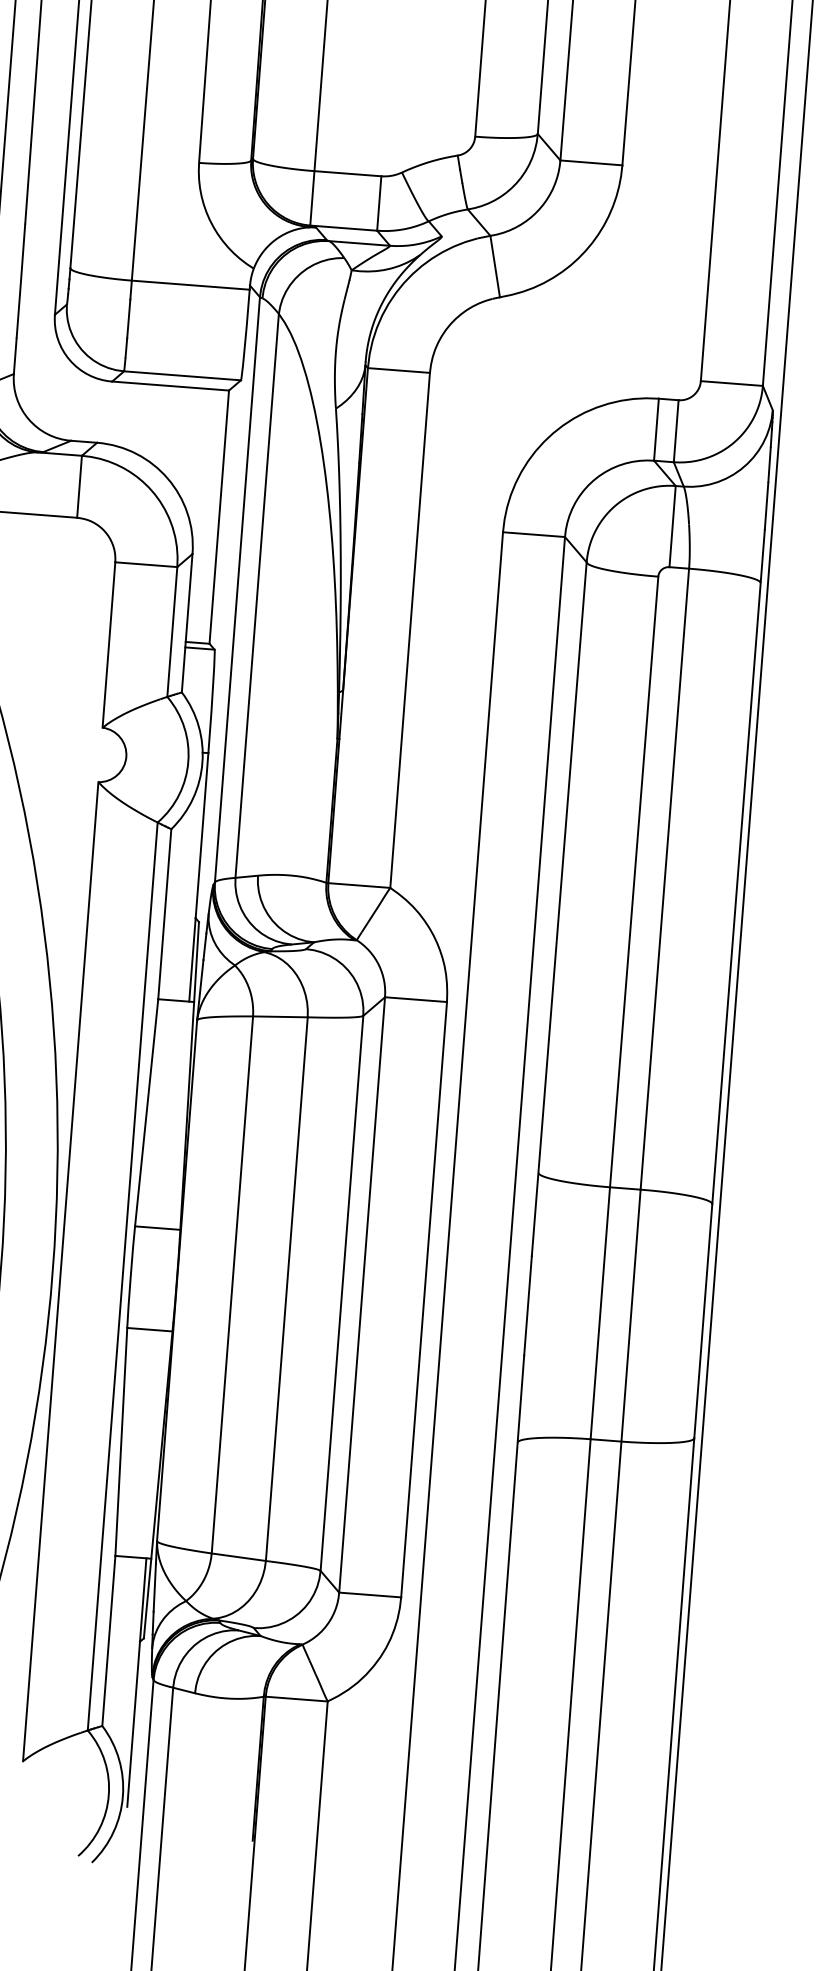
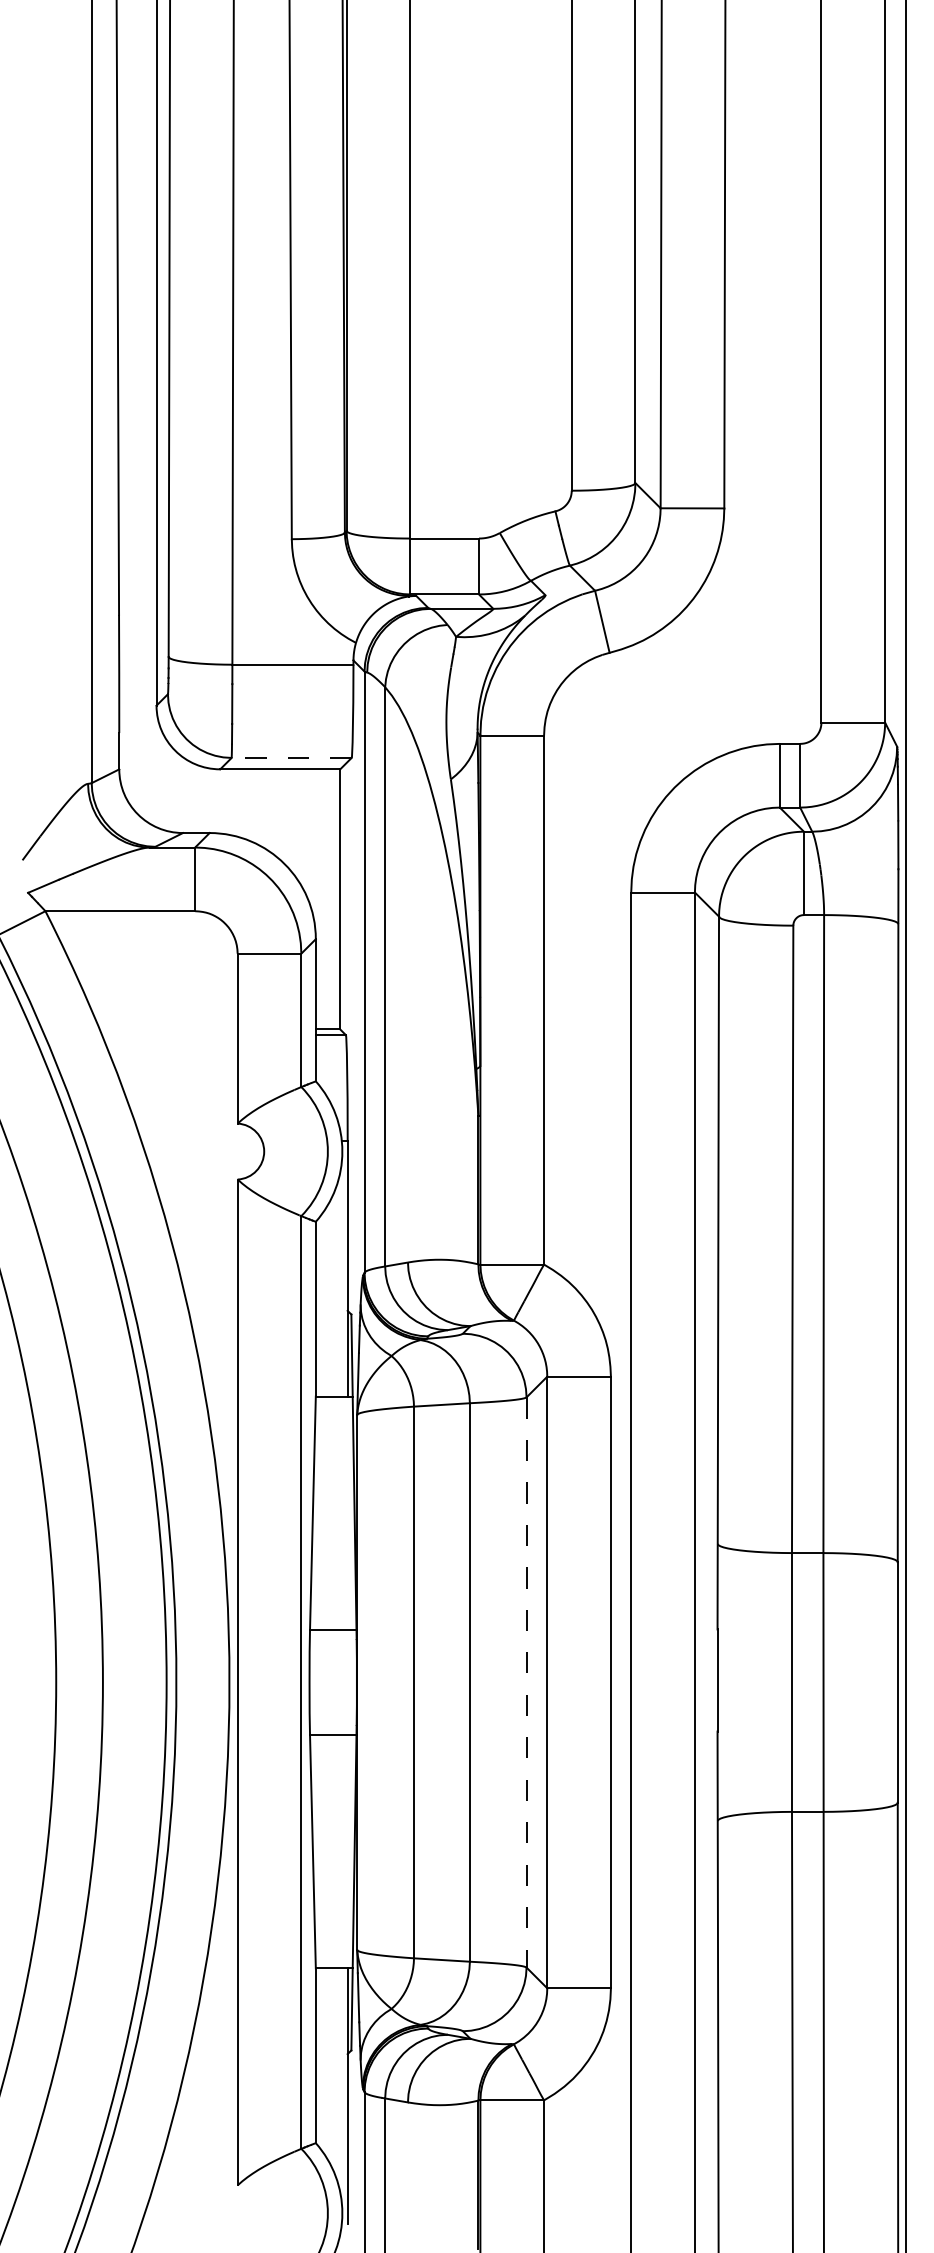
line: (182, 375) -> (291, 757), solid -> dashed
line: (341, 1293) -> (526, 1682), solid -> dashed

